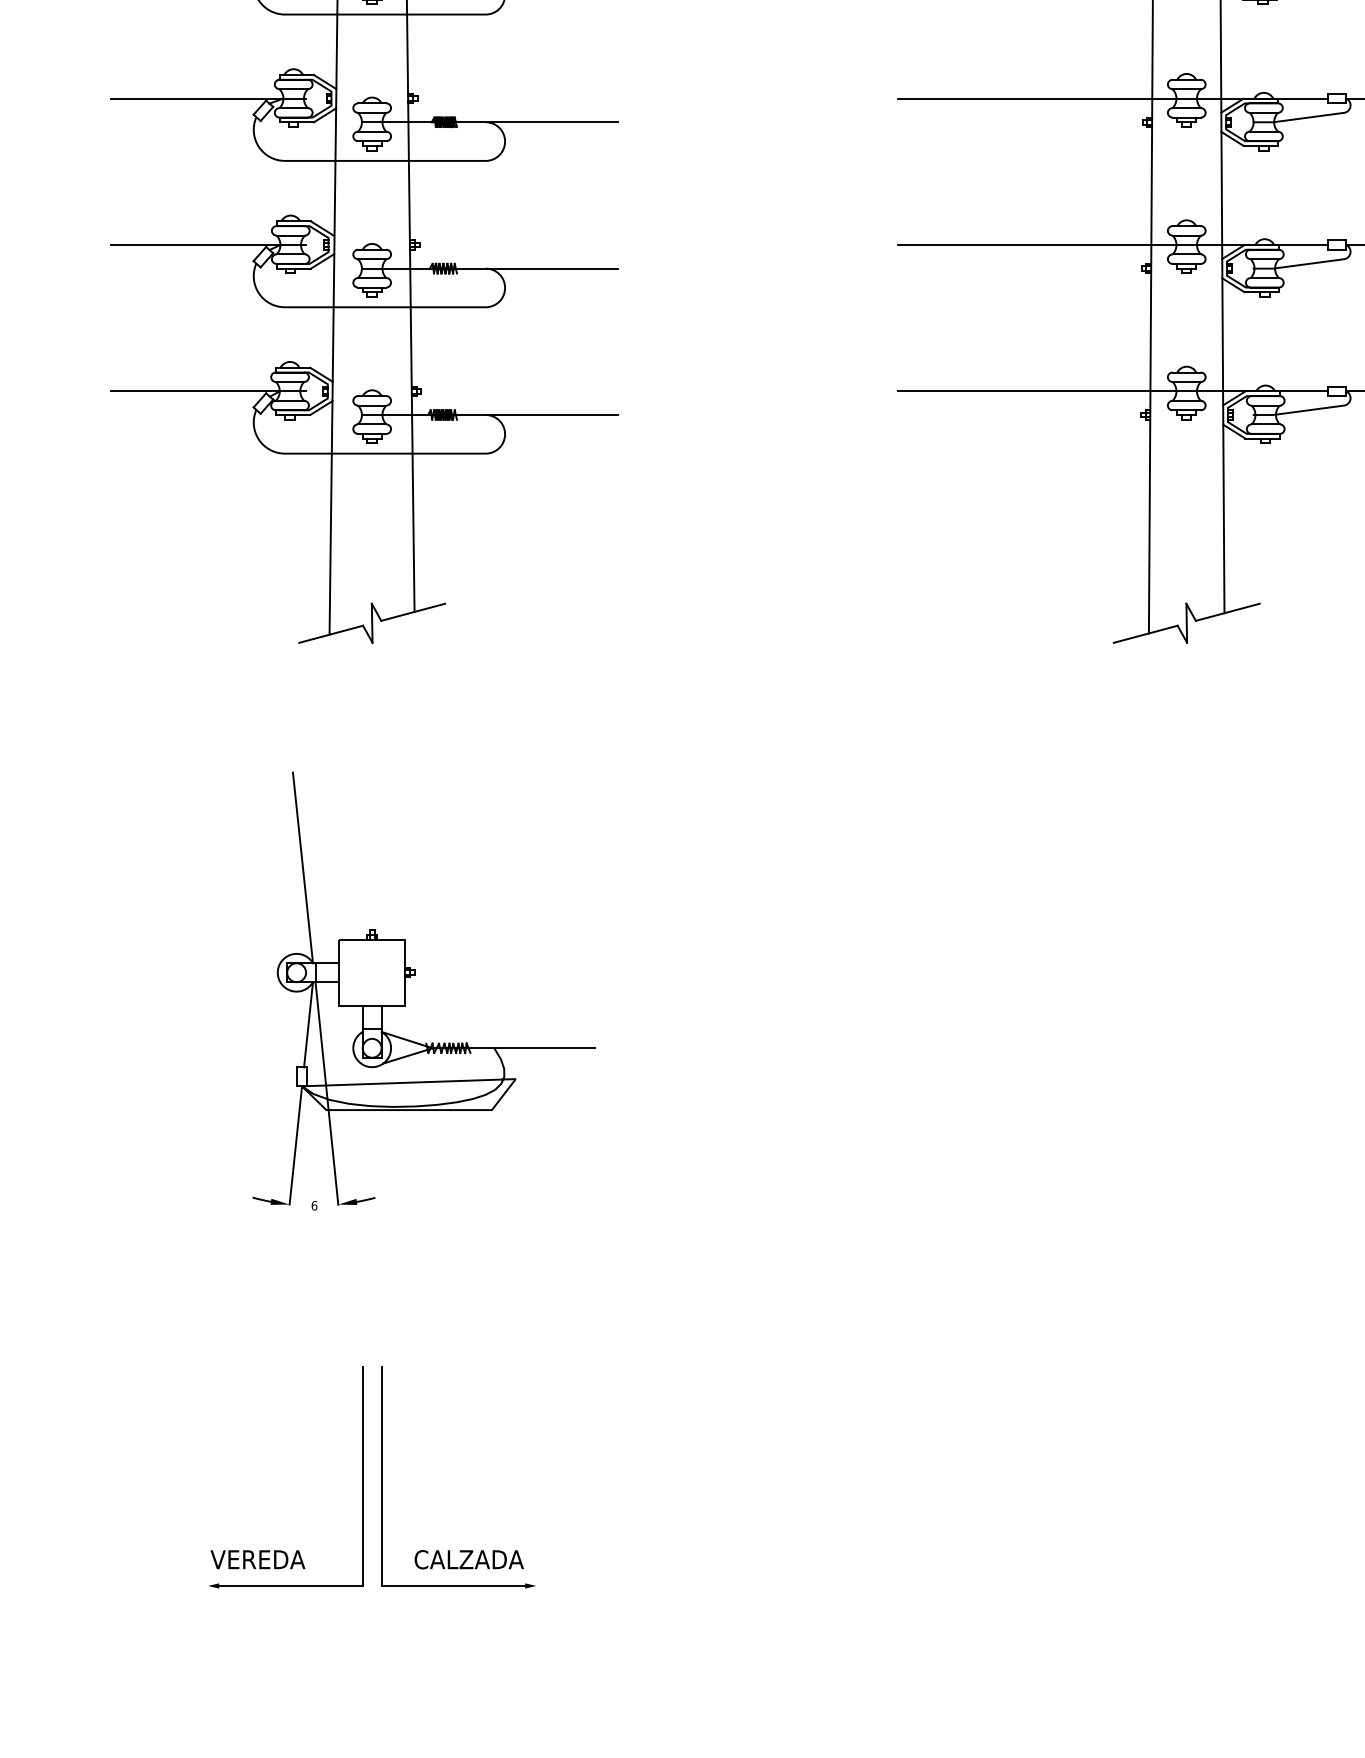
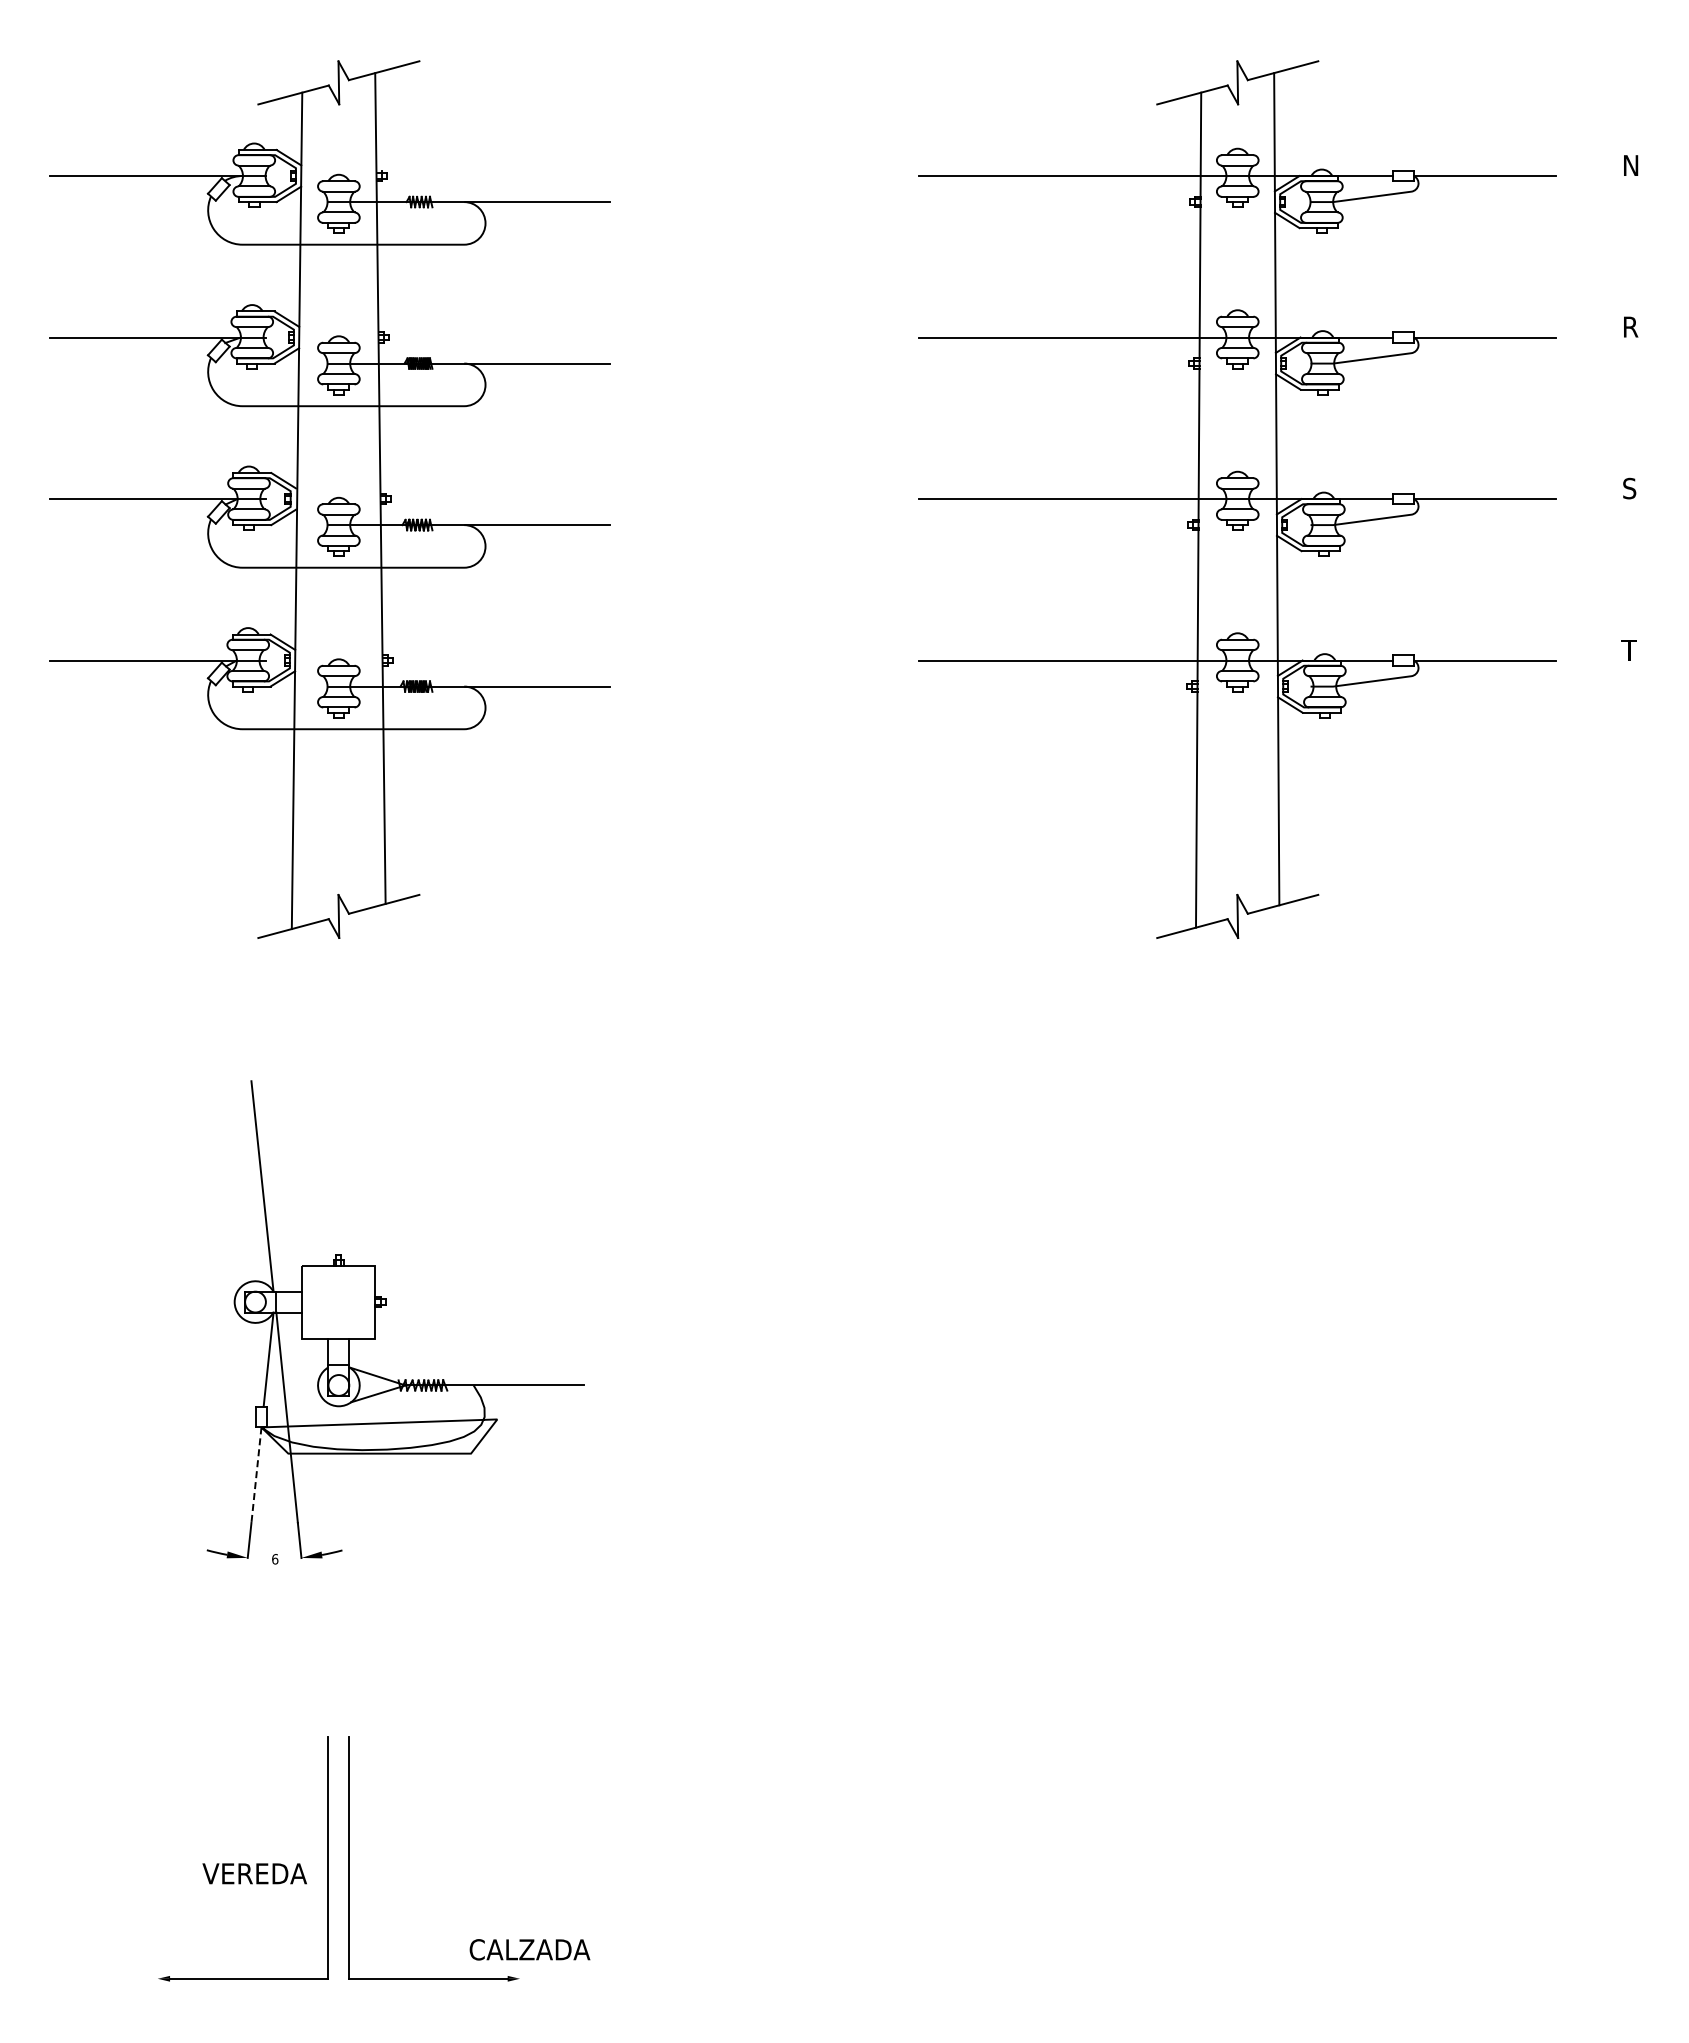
line: (297, 1129) -> (256, 1475), solid -> dashed
text: (257, 1559) -> (254, 1873), moved
text: (468, 1559) -> (529, 1949), moved

